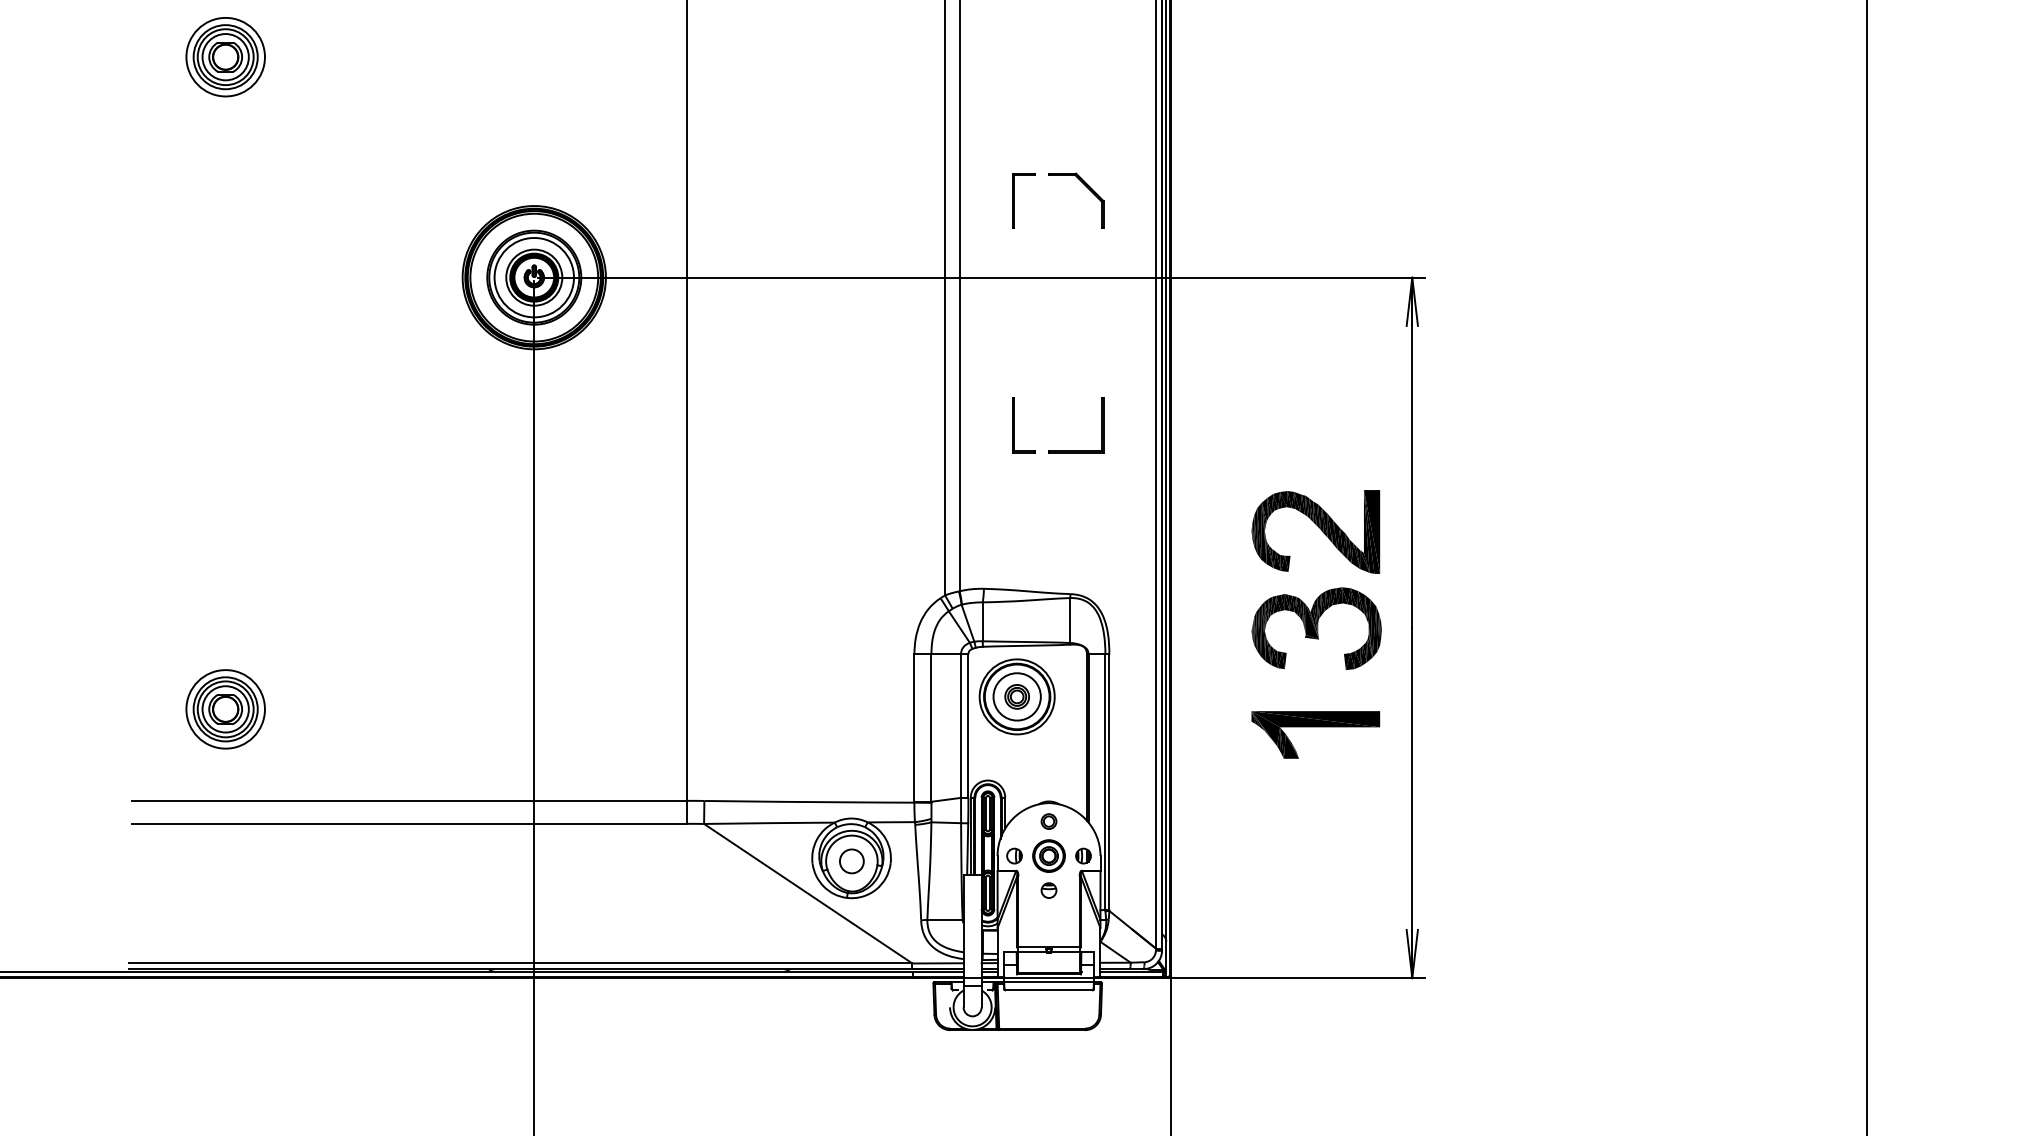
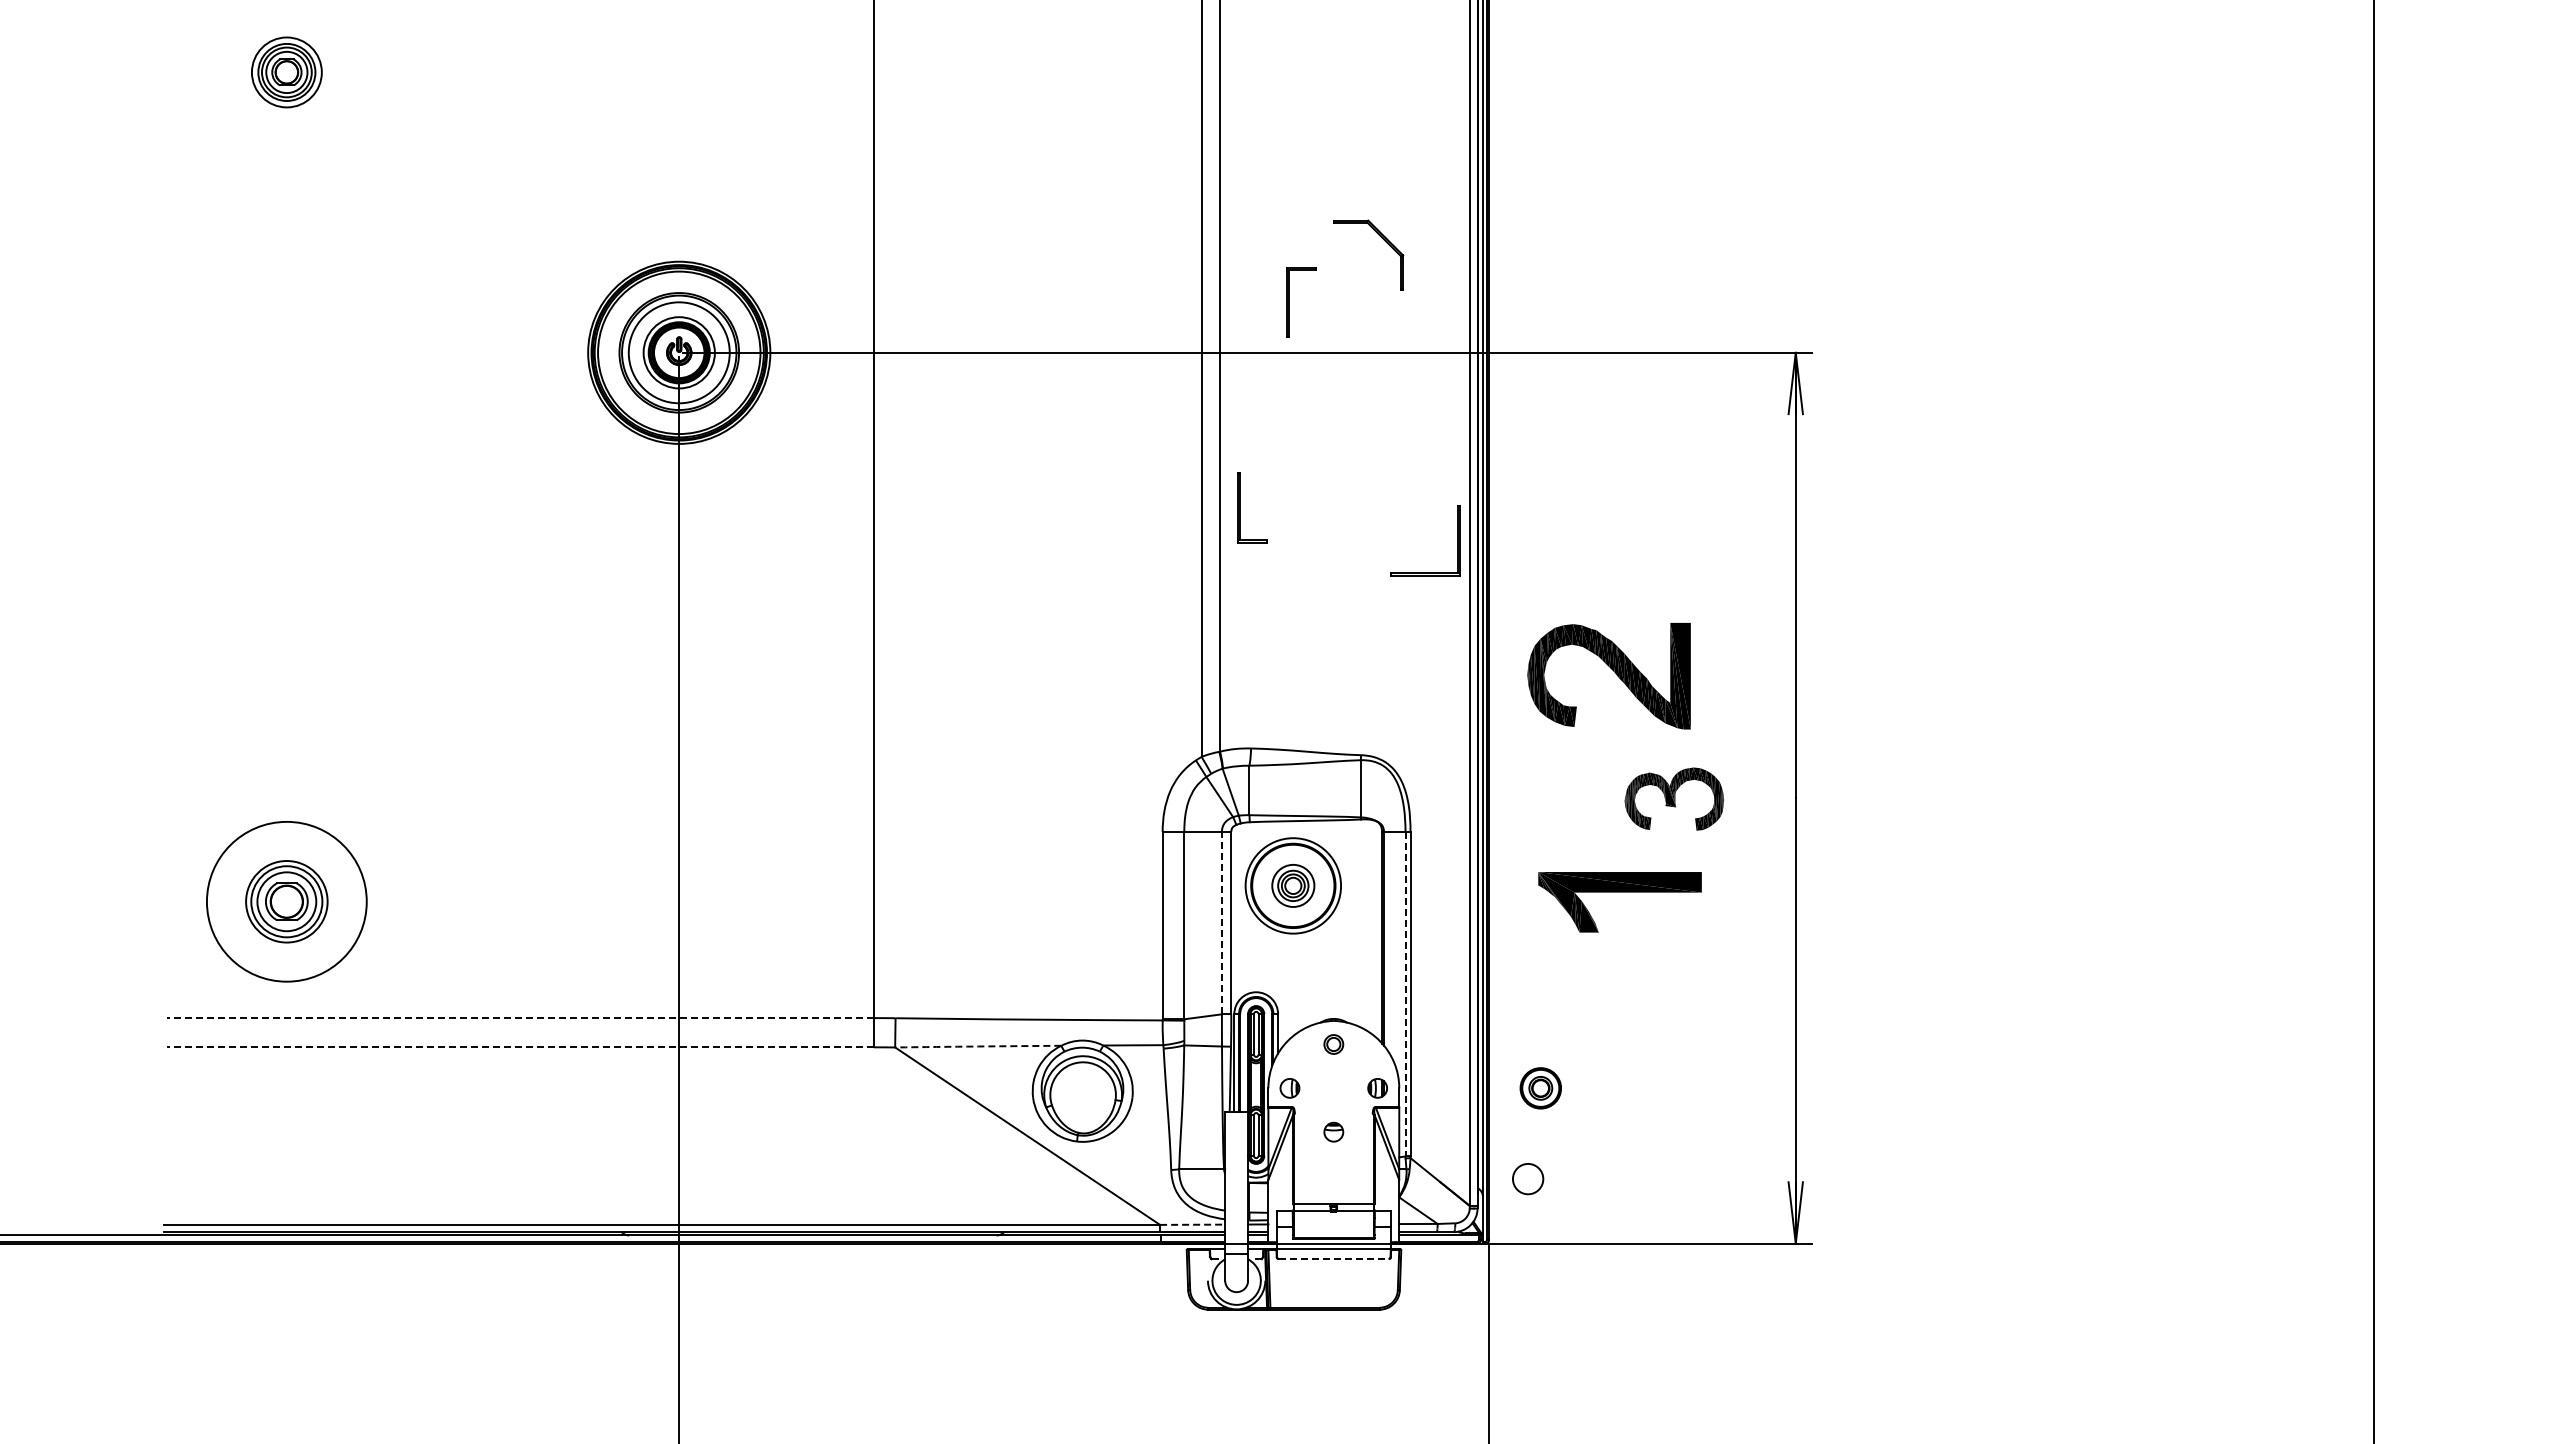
part: (225, 57) -> (286, 72), size x0.7
part: (1014, 201) -> (1289, 302), moved
part: (1014, 425) -> (1240, 507), moved
part: (1101, 425) -> (1457, 540), moved
part: (1319, 528) -> (1613, 671), moved
part: (1316, 628) -> (1674, 798), size x0.6
circle: (1017, 696) -> (1293, 885), size x0.7
circle: (225, 709) -> (286, 901), size x1.6
line: (960, 725) -> (1221, 922), solid -> dashed
part: (1315, 727) -> (1619, 892), moved
line: (1105, 782) -> (1405, 994), solid -> dashed
line: (408, 801) -> (519, 1018), solid -> dashed
line: (408, 823) -> (519, 1047), solid -> dashed
arc: (769, 823) -> (978, 1046), solid -> dashed
part: (1048, 856) -> (1540, 1088), moved
circle: (852, 861) -> (1528, 1179), moved
line: (937, 963) -> (1192, 1224), solid -> dashed
line: (1049, 990) -> (1334, 1259), solid -> dashed

